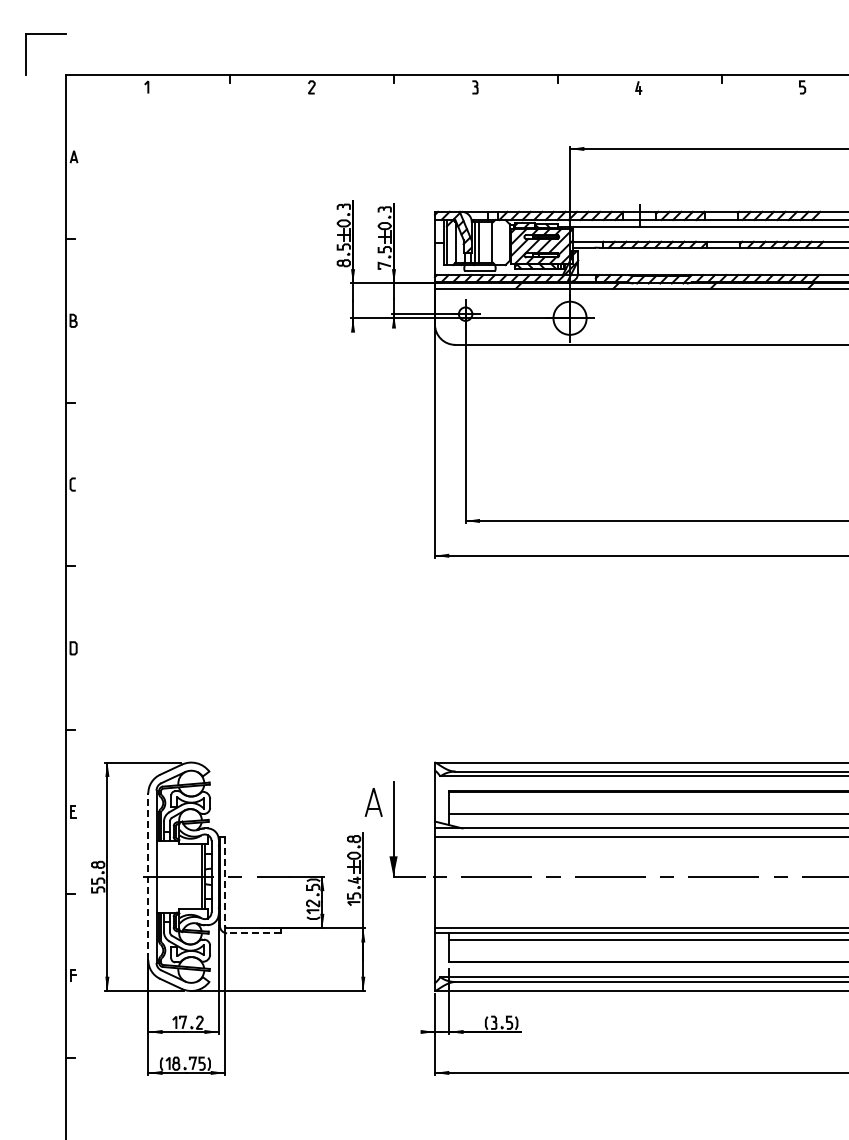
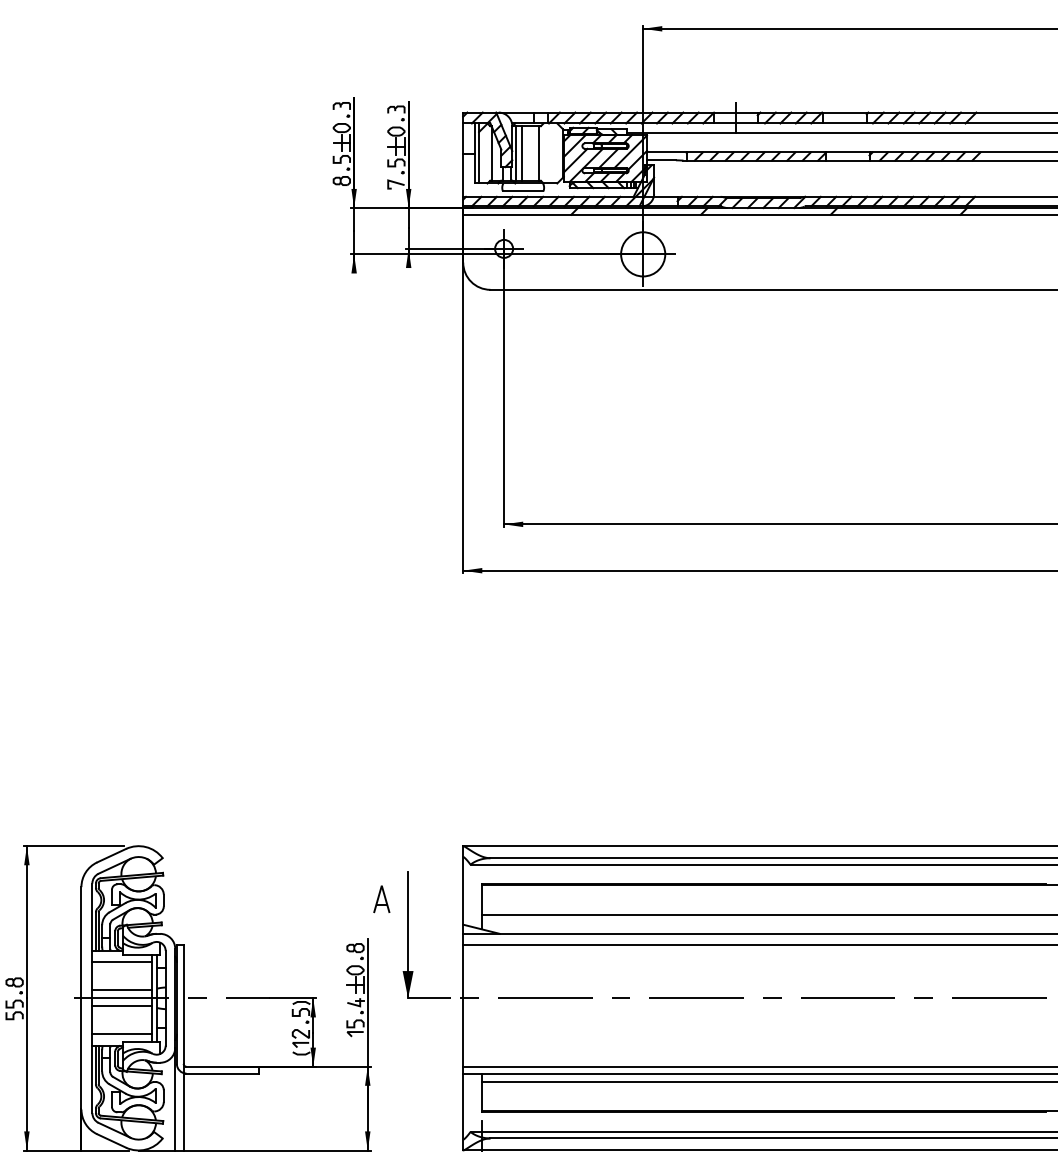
part: (373, 802) -> (381, 899), size x0.71
line: (178, 849) -> (121, 961), added
line: (178, 870) -> (121, 989), added
line: (148, 876) -> (81, 997), dashed -> solid
line: (225, 881) -> (184, 1004), dashed -> solid
line: (178, 882) -> (121, 1005), added
line: (178, 903) -> (121, 1033), added
line: (253, 933) -> (221, 1073), dashed -> solid

